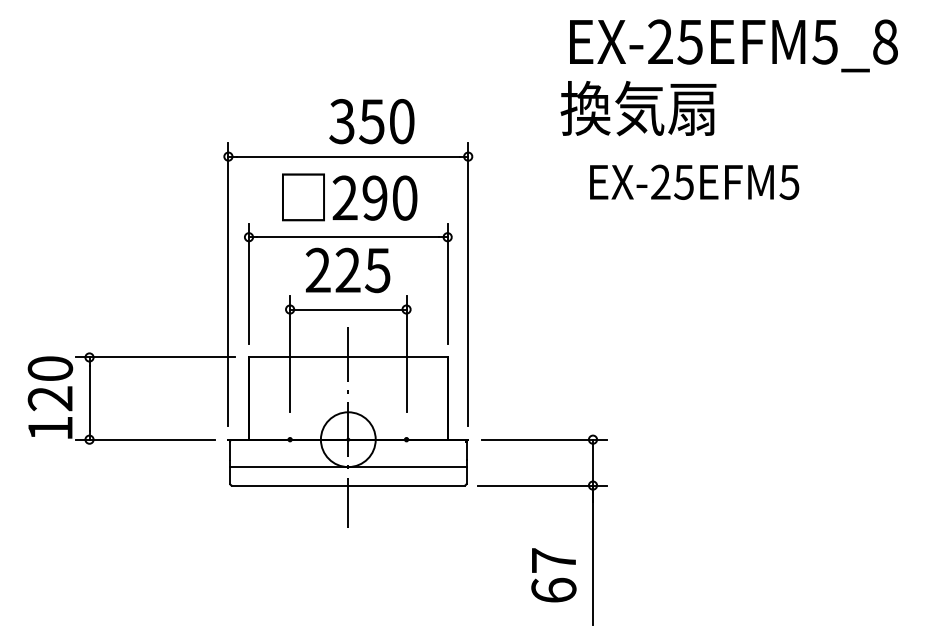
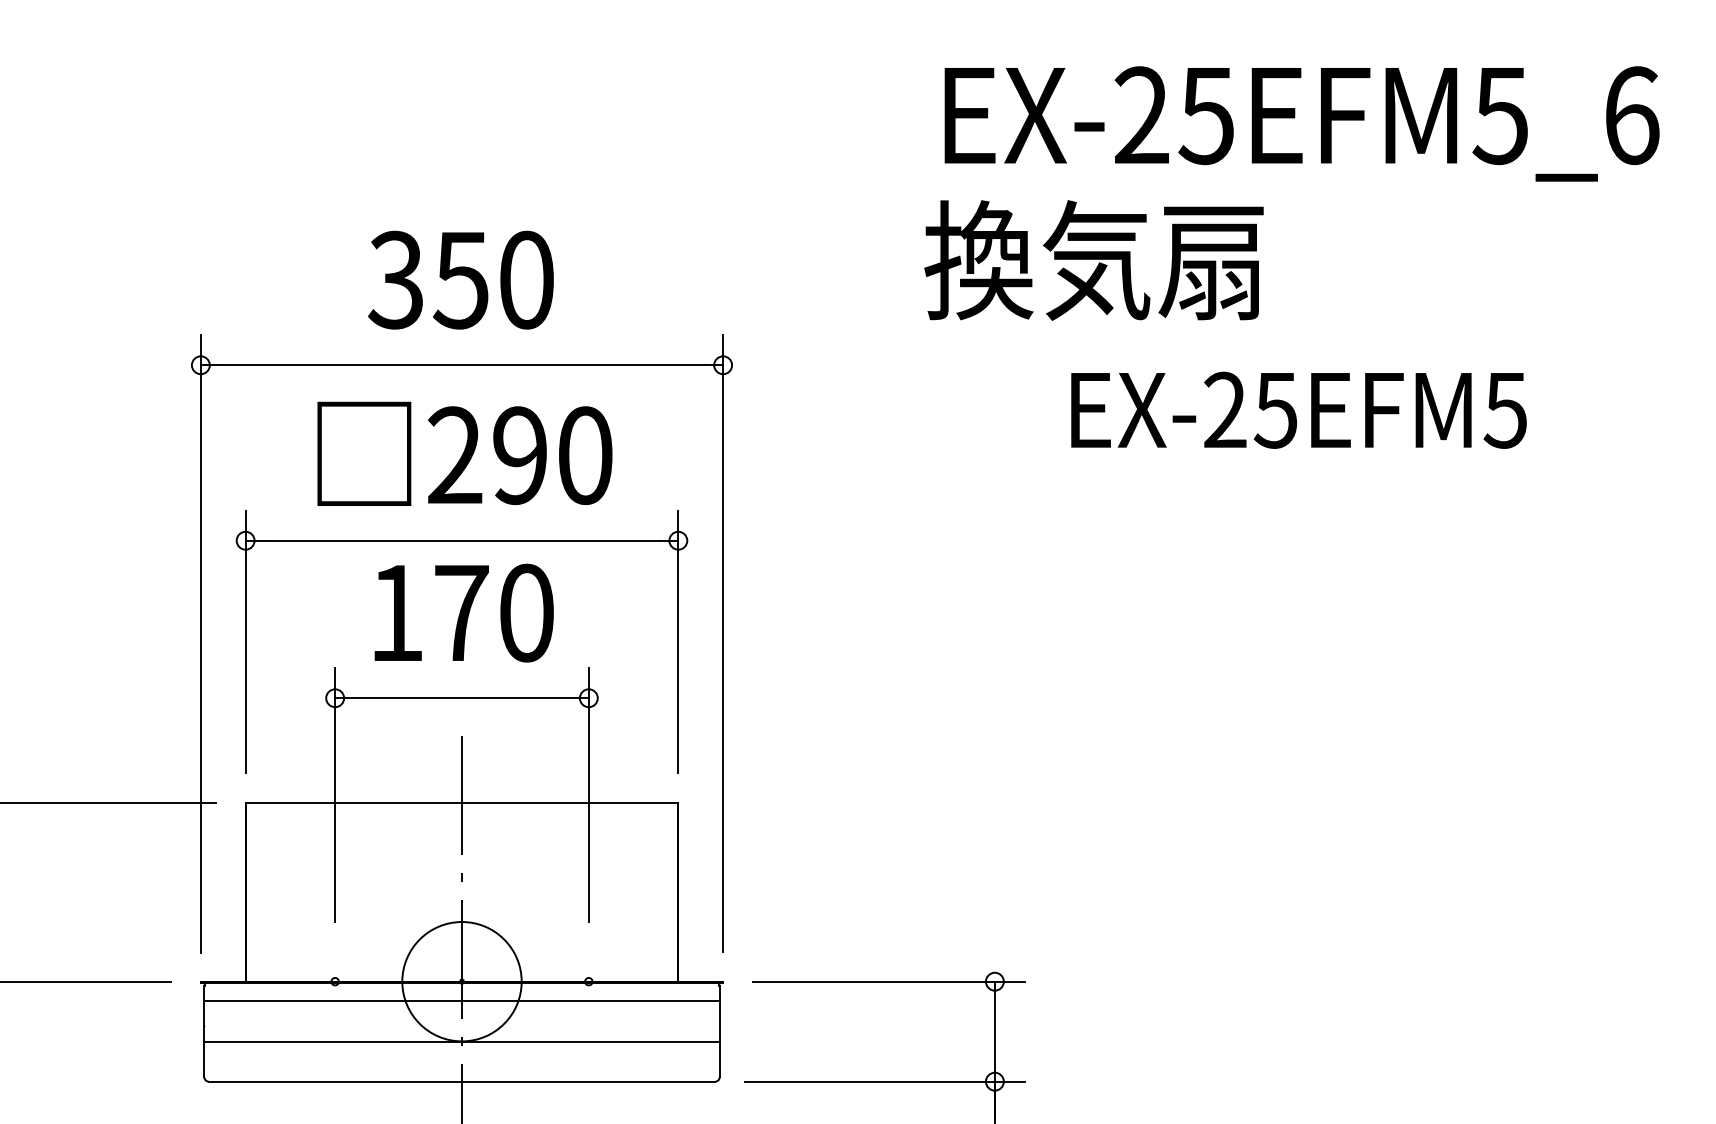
text: (885, 41) -> (1631, 114), EX-25EFM5_8 -> EX-25EFM5_6
text: (371, 121) -> (460, 279), moved
text: (694, 181) -> (1298, 408), moved
text: (347, 270) -> (460, 613), 225 -> 170
line: (348, 448) -> (462, 1000), added

